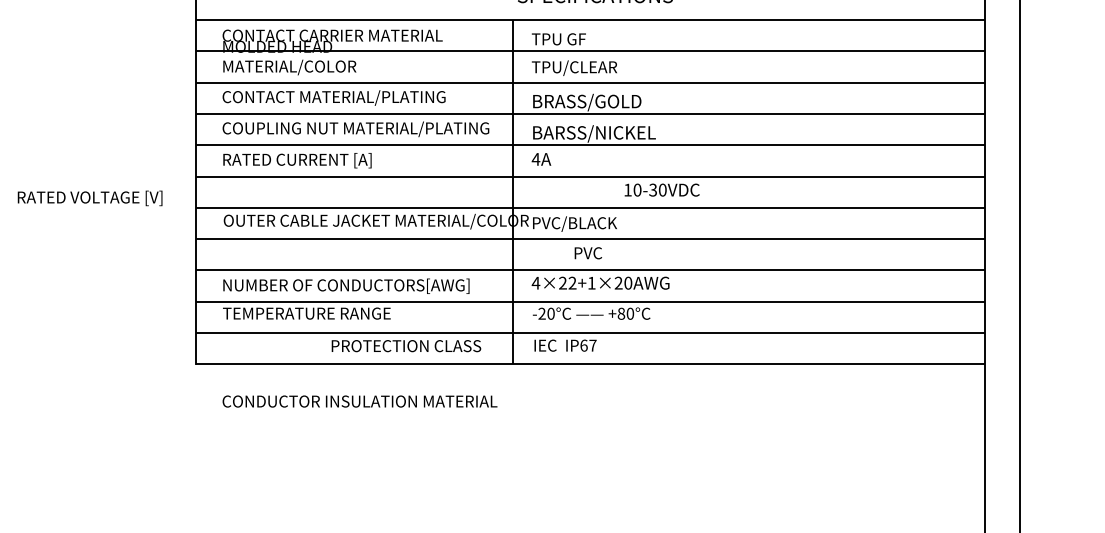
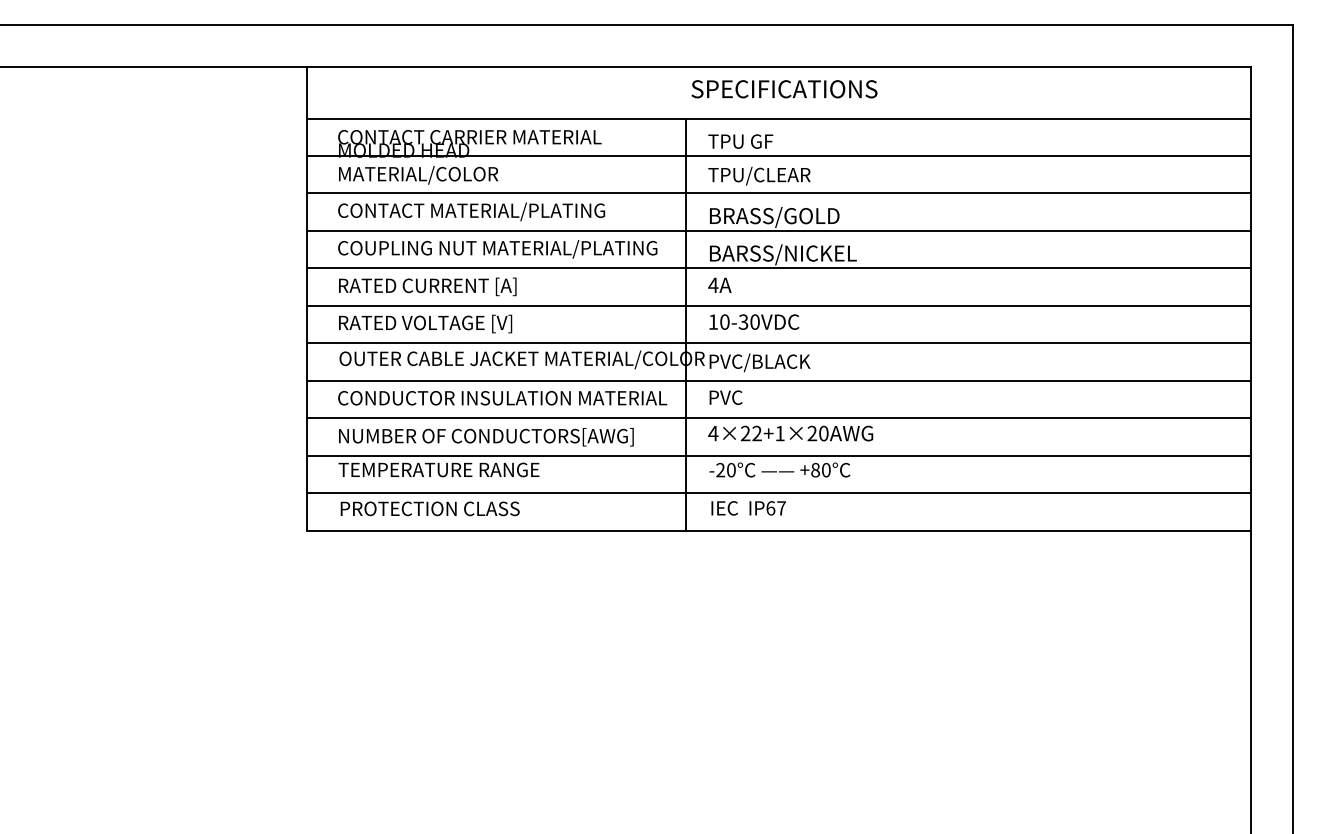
text: (662, 189) -> (754, 321), moved
text: (90, 197) -> (425, 323), moved
text: (587, 253) -> (725, 397), moved
text: (405, 345) -> (429, 508), moved
text: (359, 401) -> (502, 398), moved

